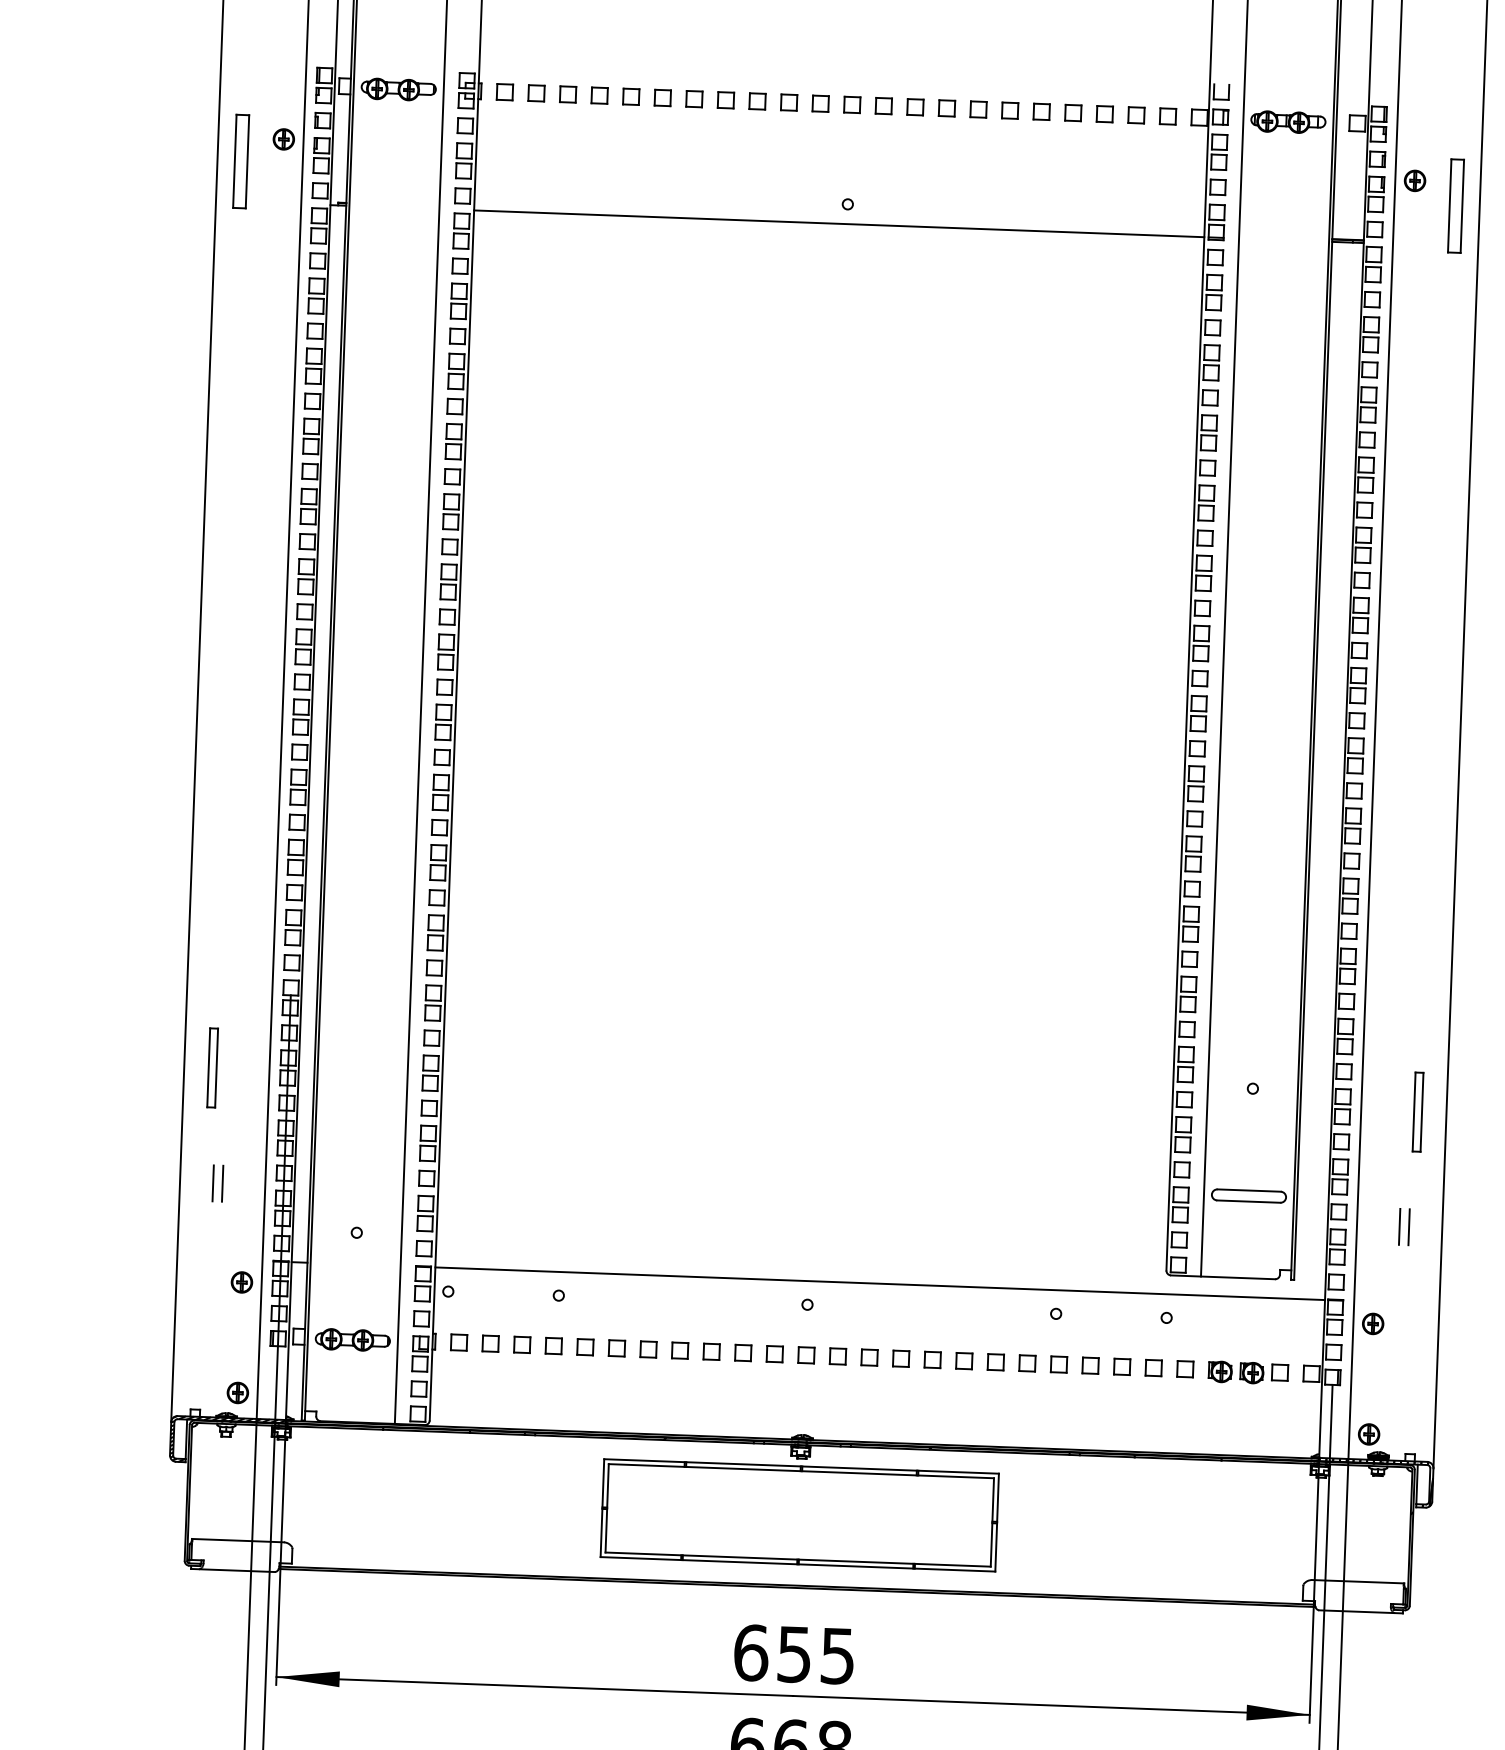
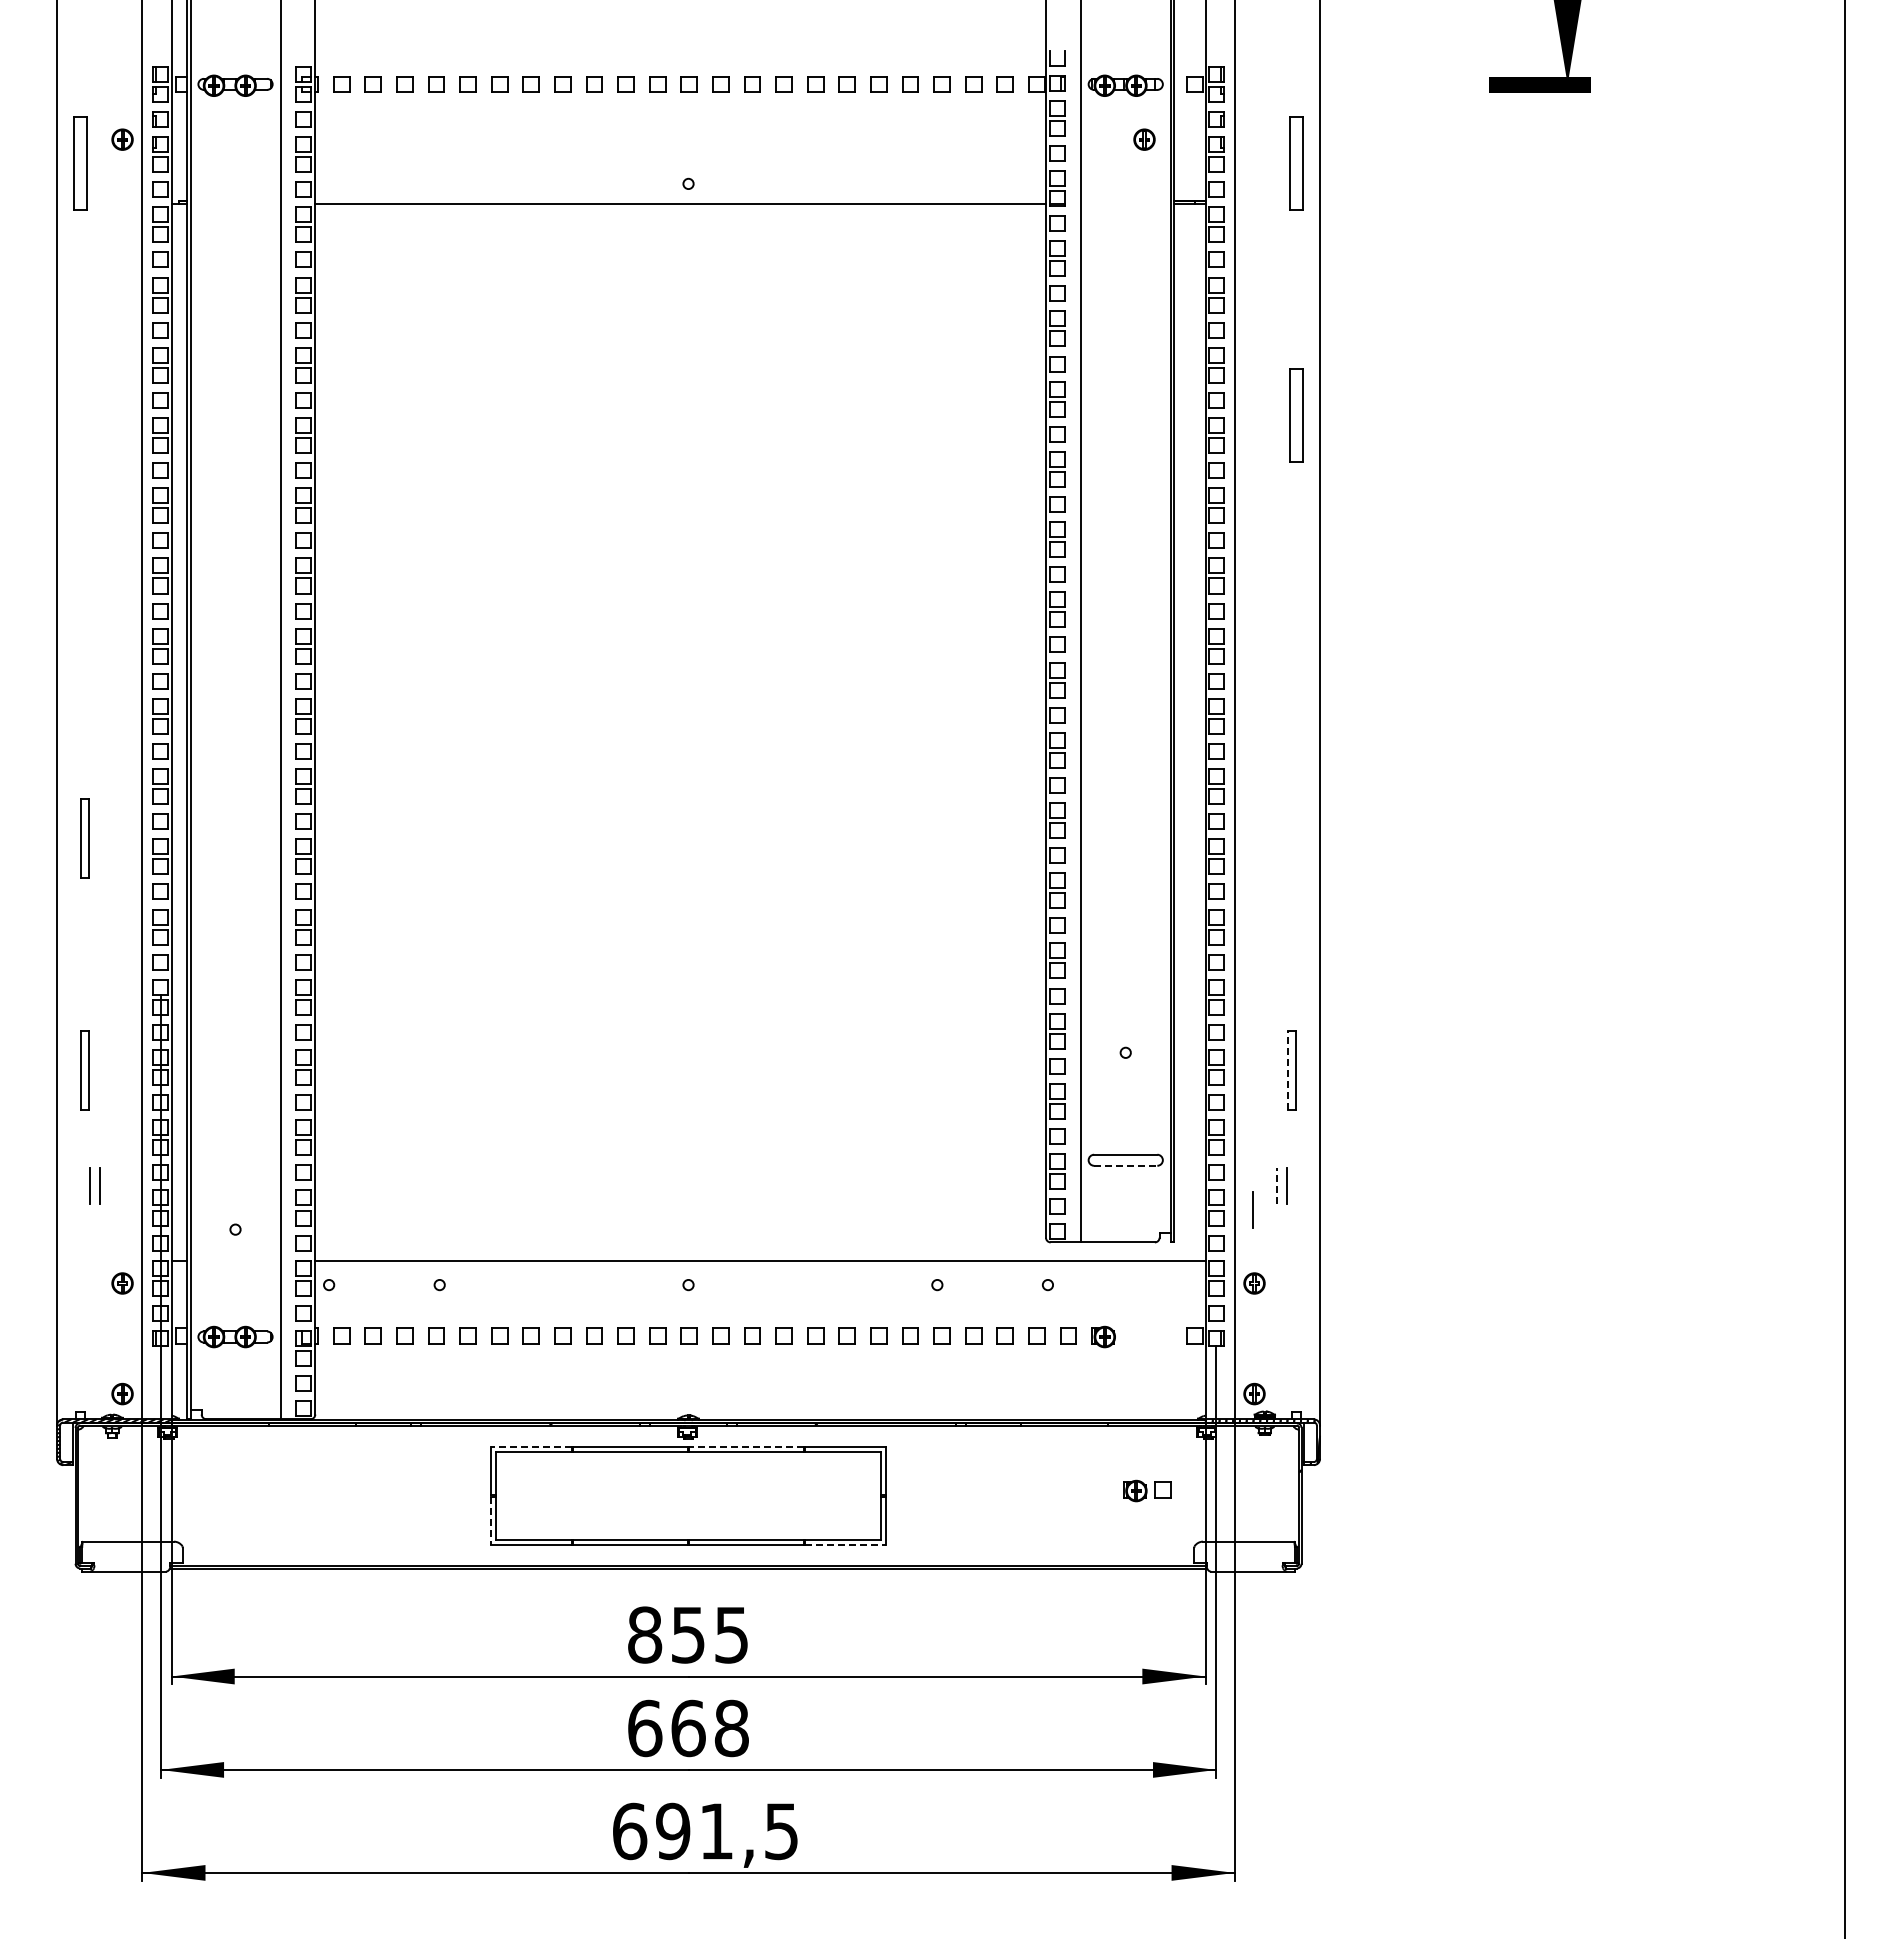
part: (1415, 180) -> (1144, 139), moved
part: (1446, 458) -> (1296, 415), added
part: (220, 836) -> (84, 838), added
line: (1413, 1111) -> (1287, 1069), solid -> dashed
line: (1248, 1201) -> (1125, 1165), solid -> dashed
line: (1399, 1226) -> (1277, 1185), solid -> dashed
line: (1373, 1249) -> (1252, 1209), added
part: (1264, 1372) -> (1147, 1490), moved
line: (643, 1460) -> (530, 1446), solid -> dashed
line: (859, 1468) -> (746, 1446), solid -> dashed
line: (601, 1533) -> (491, 1521), solid -> dashed
line: (955, 1569) -> (846, 1544), solid -> dashed
text: (751, 1652) -> (645, 1634), 655 -> 855

